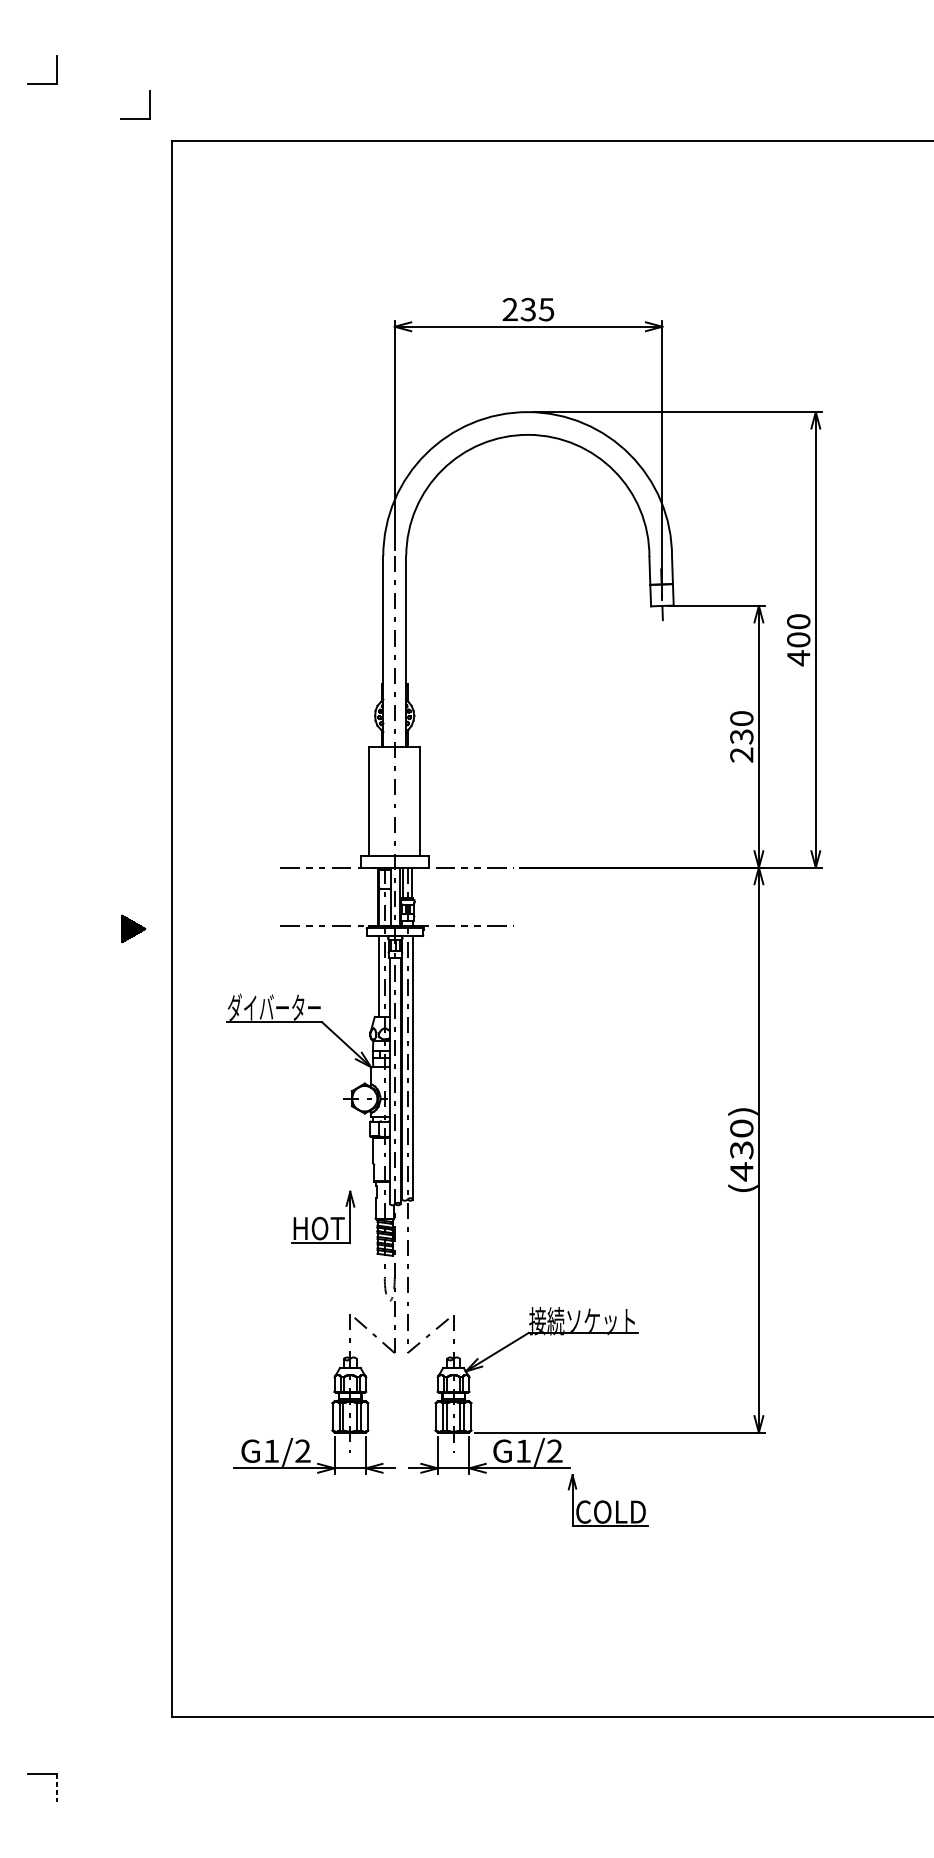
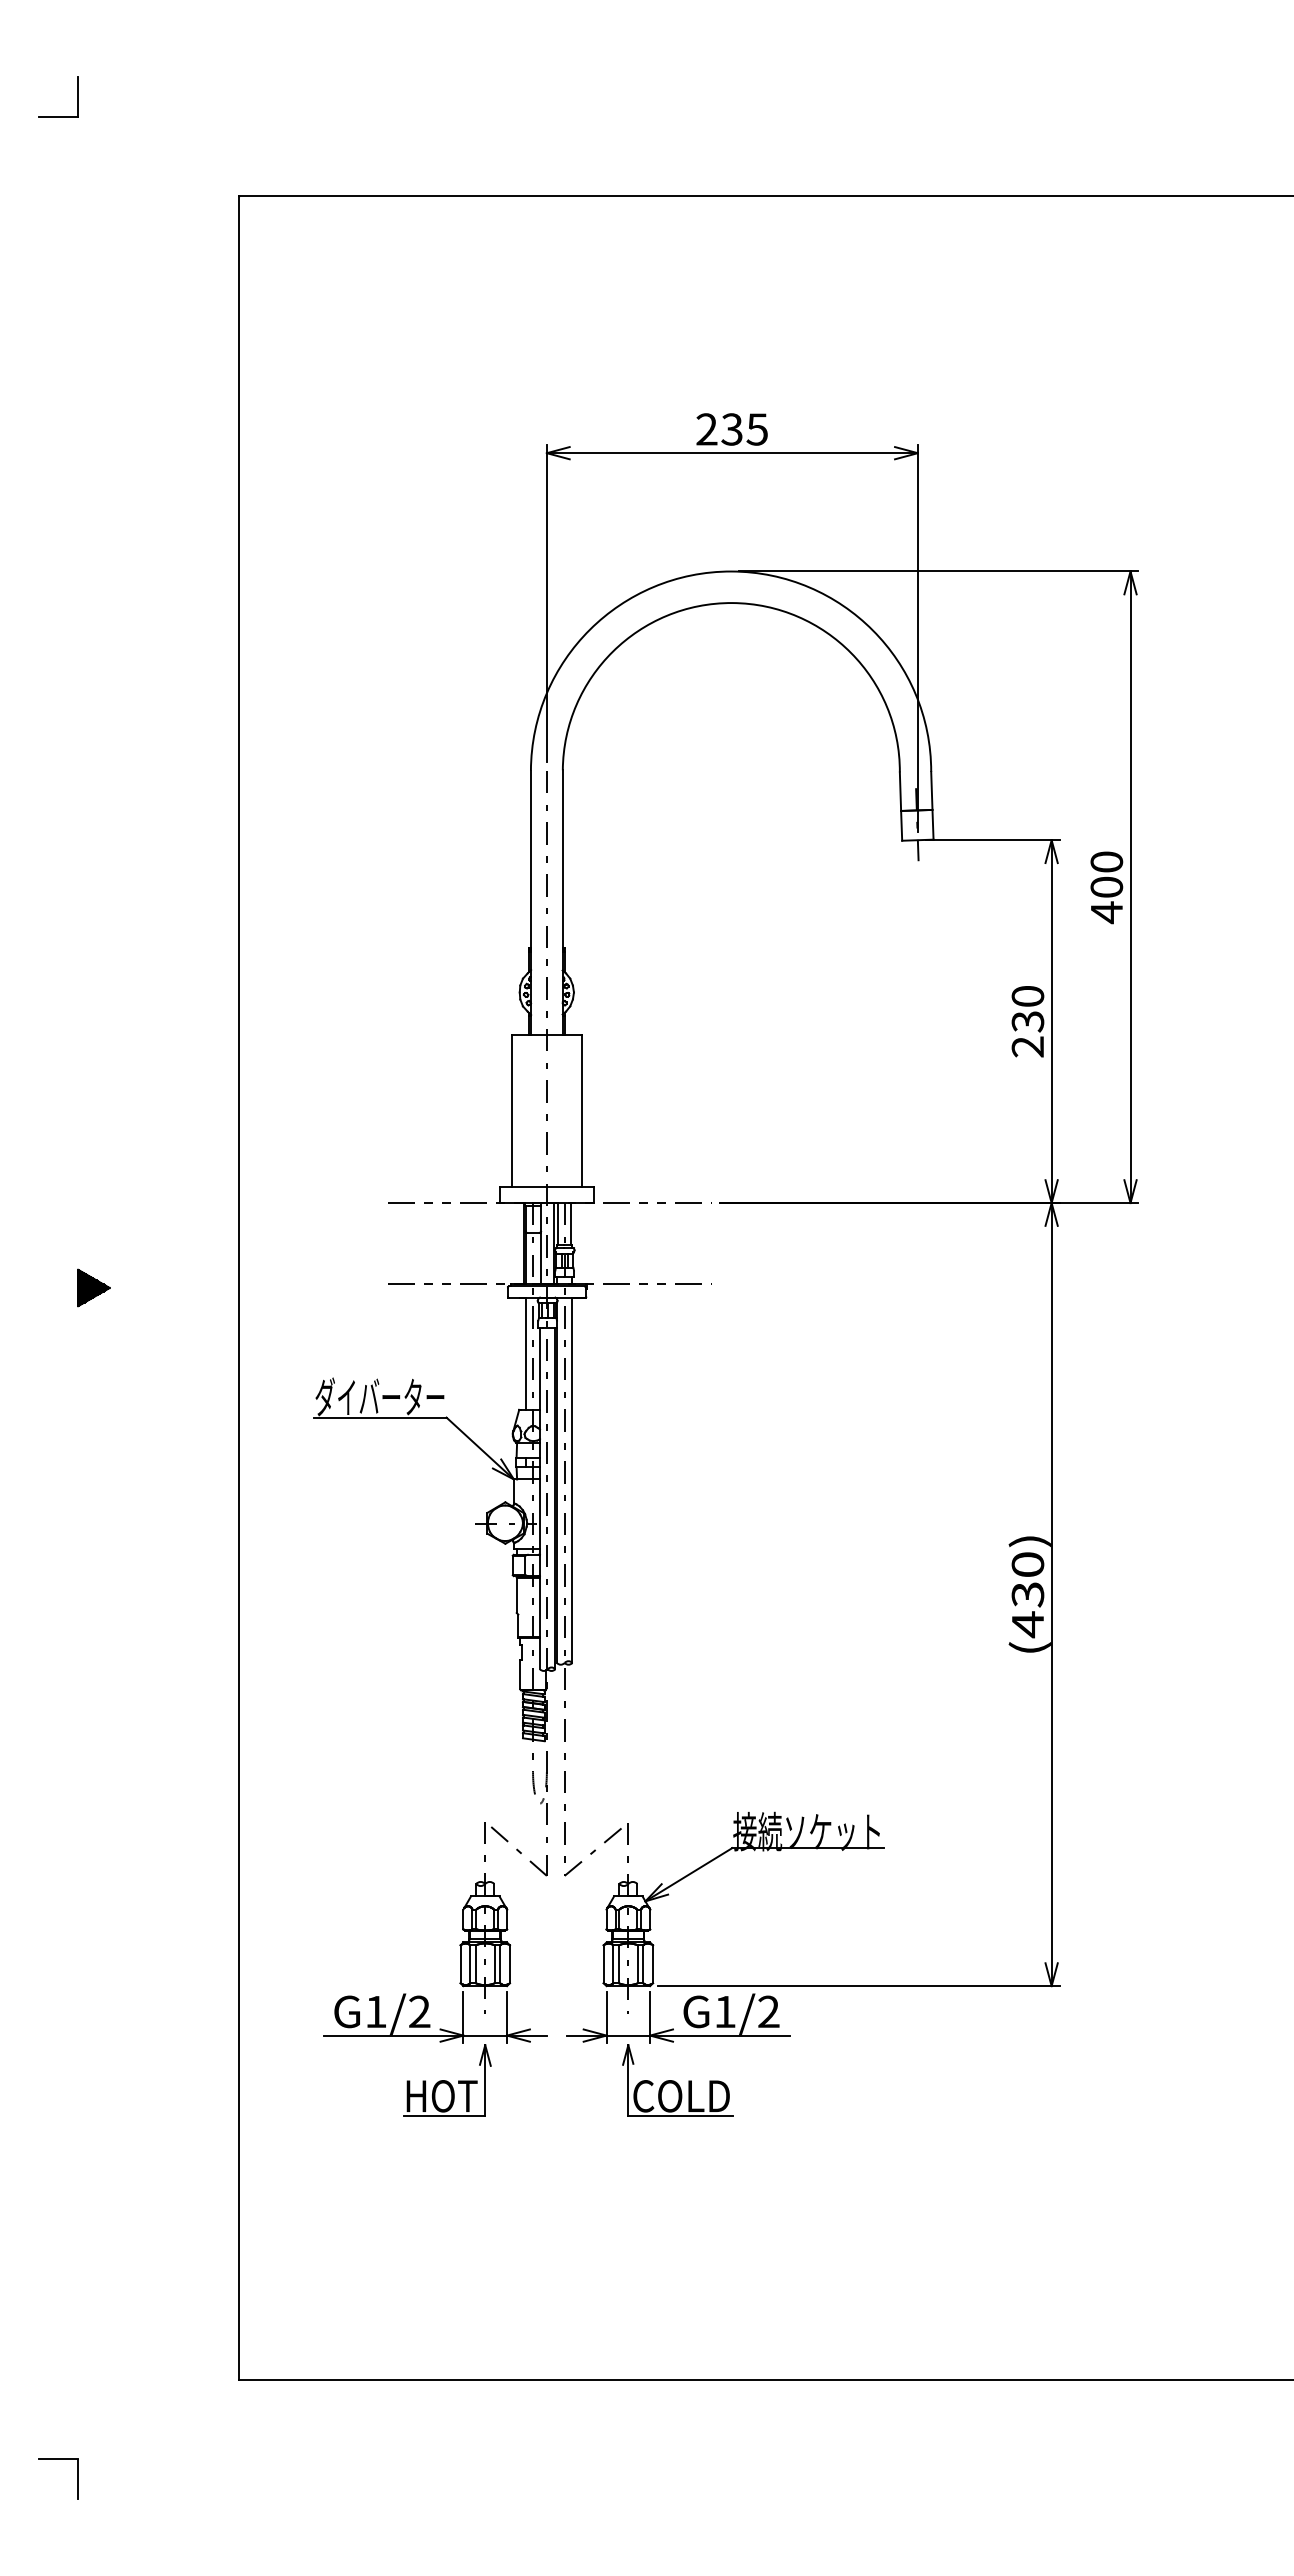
part: (149, 104) -> (206, 145), removed
part: (133, 928) -> (93, 1287), moved
part: (323, 1217) -> (447, 2080), moved
part: (608, 1500) -> (677, 2080), moved
line: (56, 1788) -> (78, 2479), dashed -> solid

